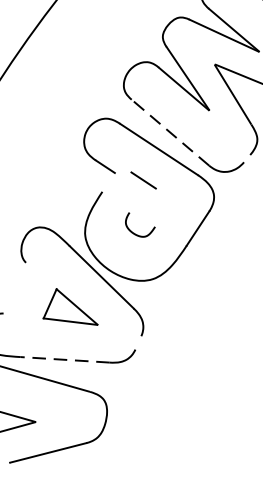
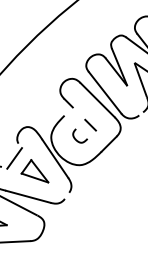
line: (169, 132) -> (104, 92), dashed -> solid
line: (143, 179) -> (90, 124), moved
line: (24, 292) -> (14, 158), added
line: (63, 359) -> (27, 196), dashed -> solid

